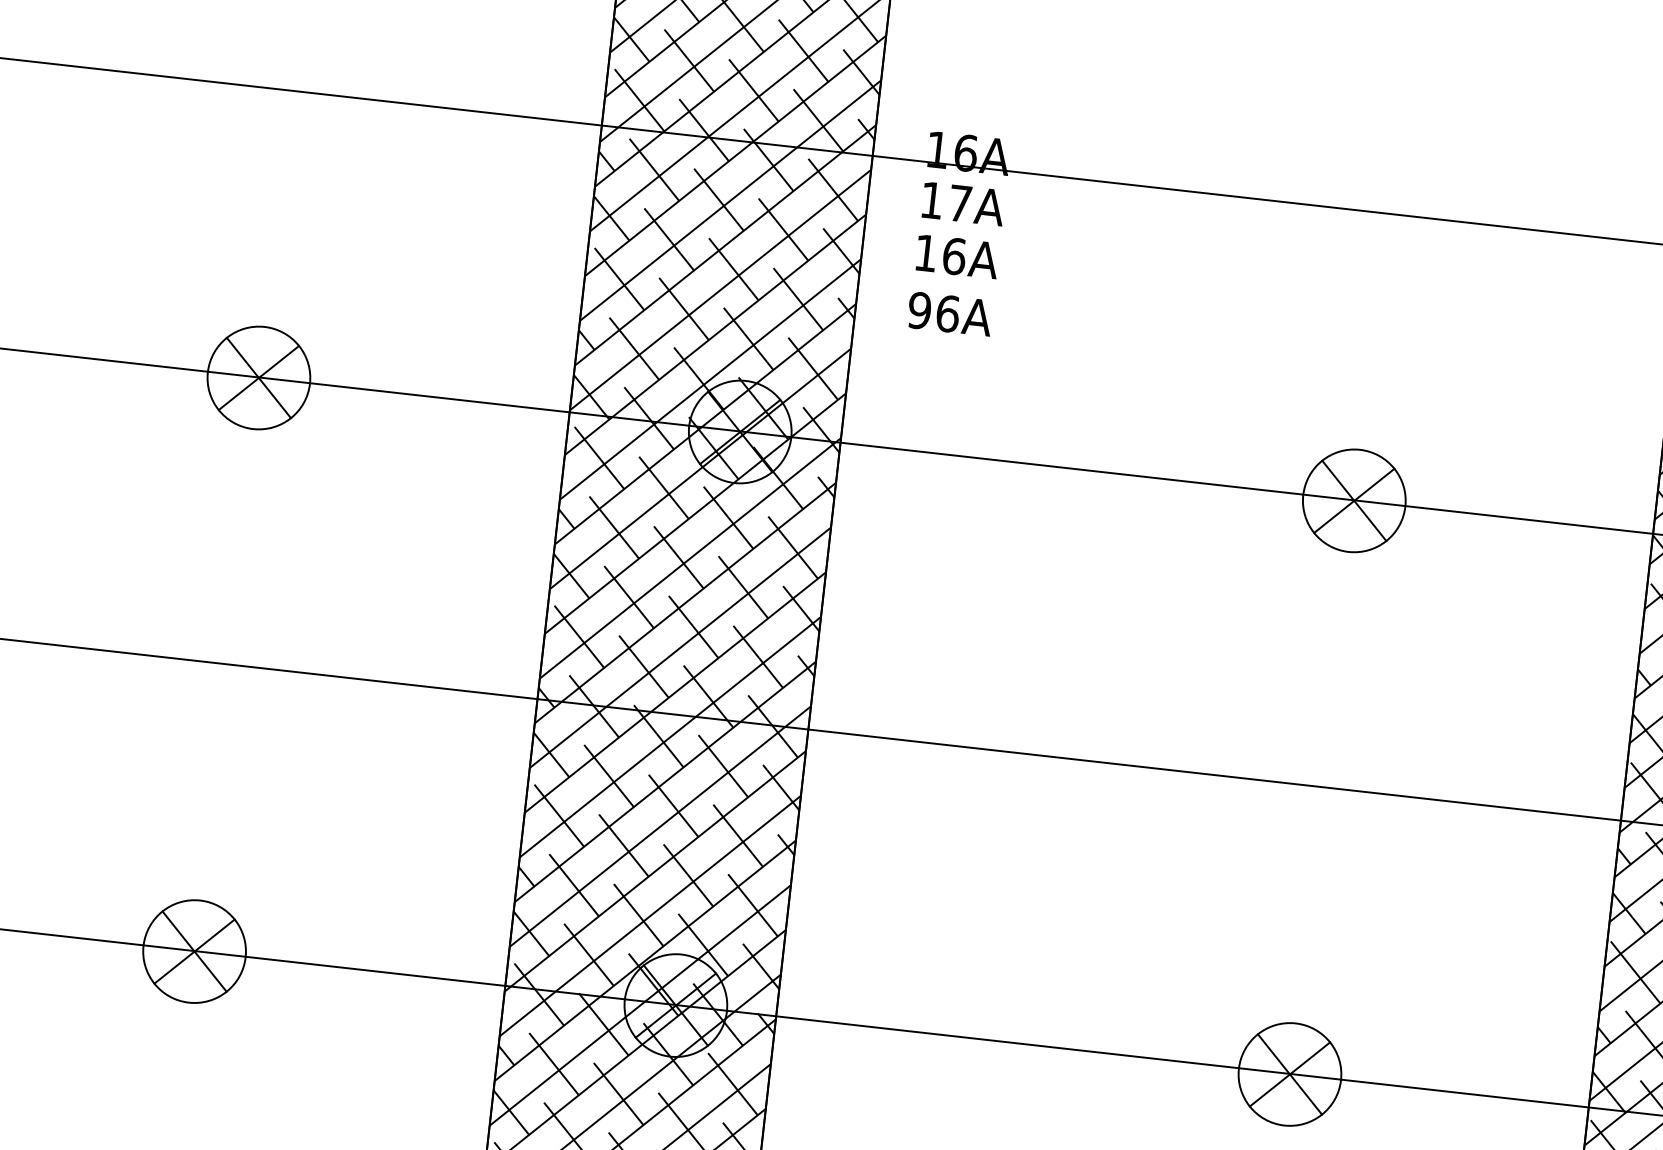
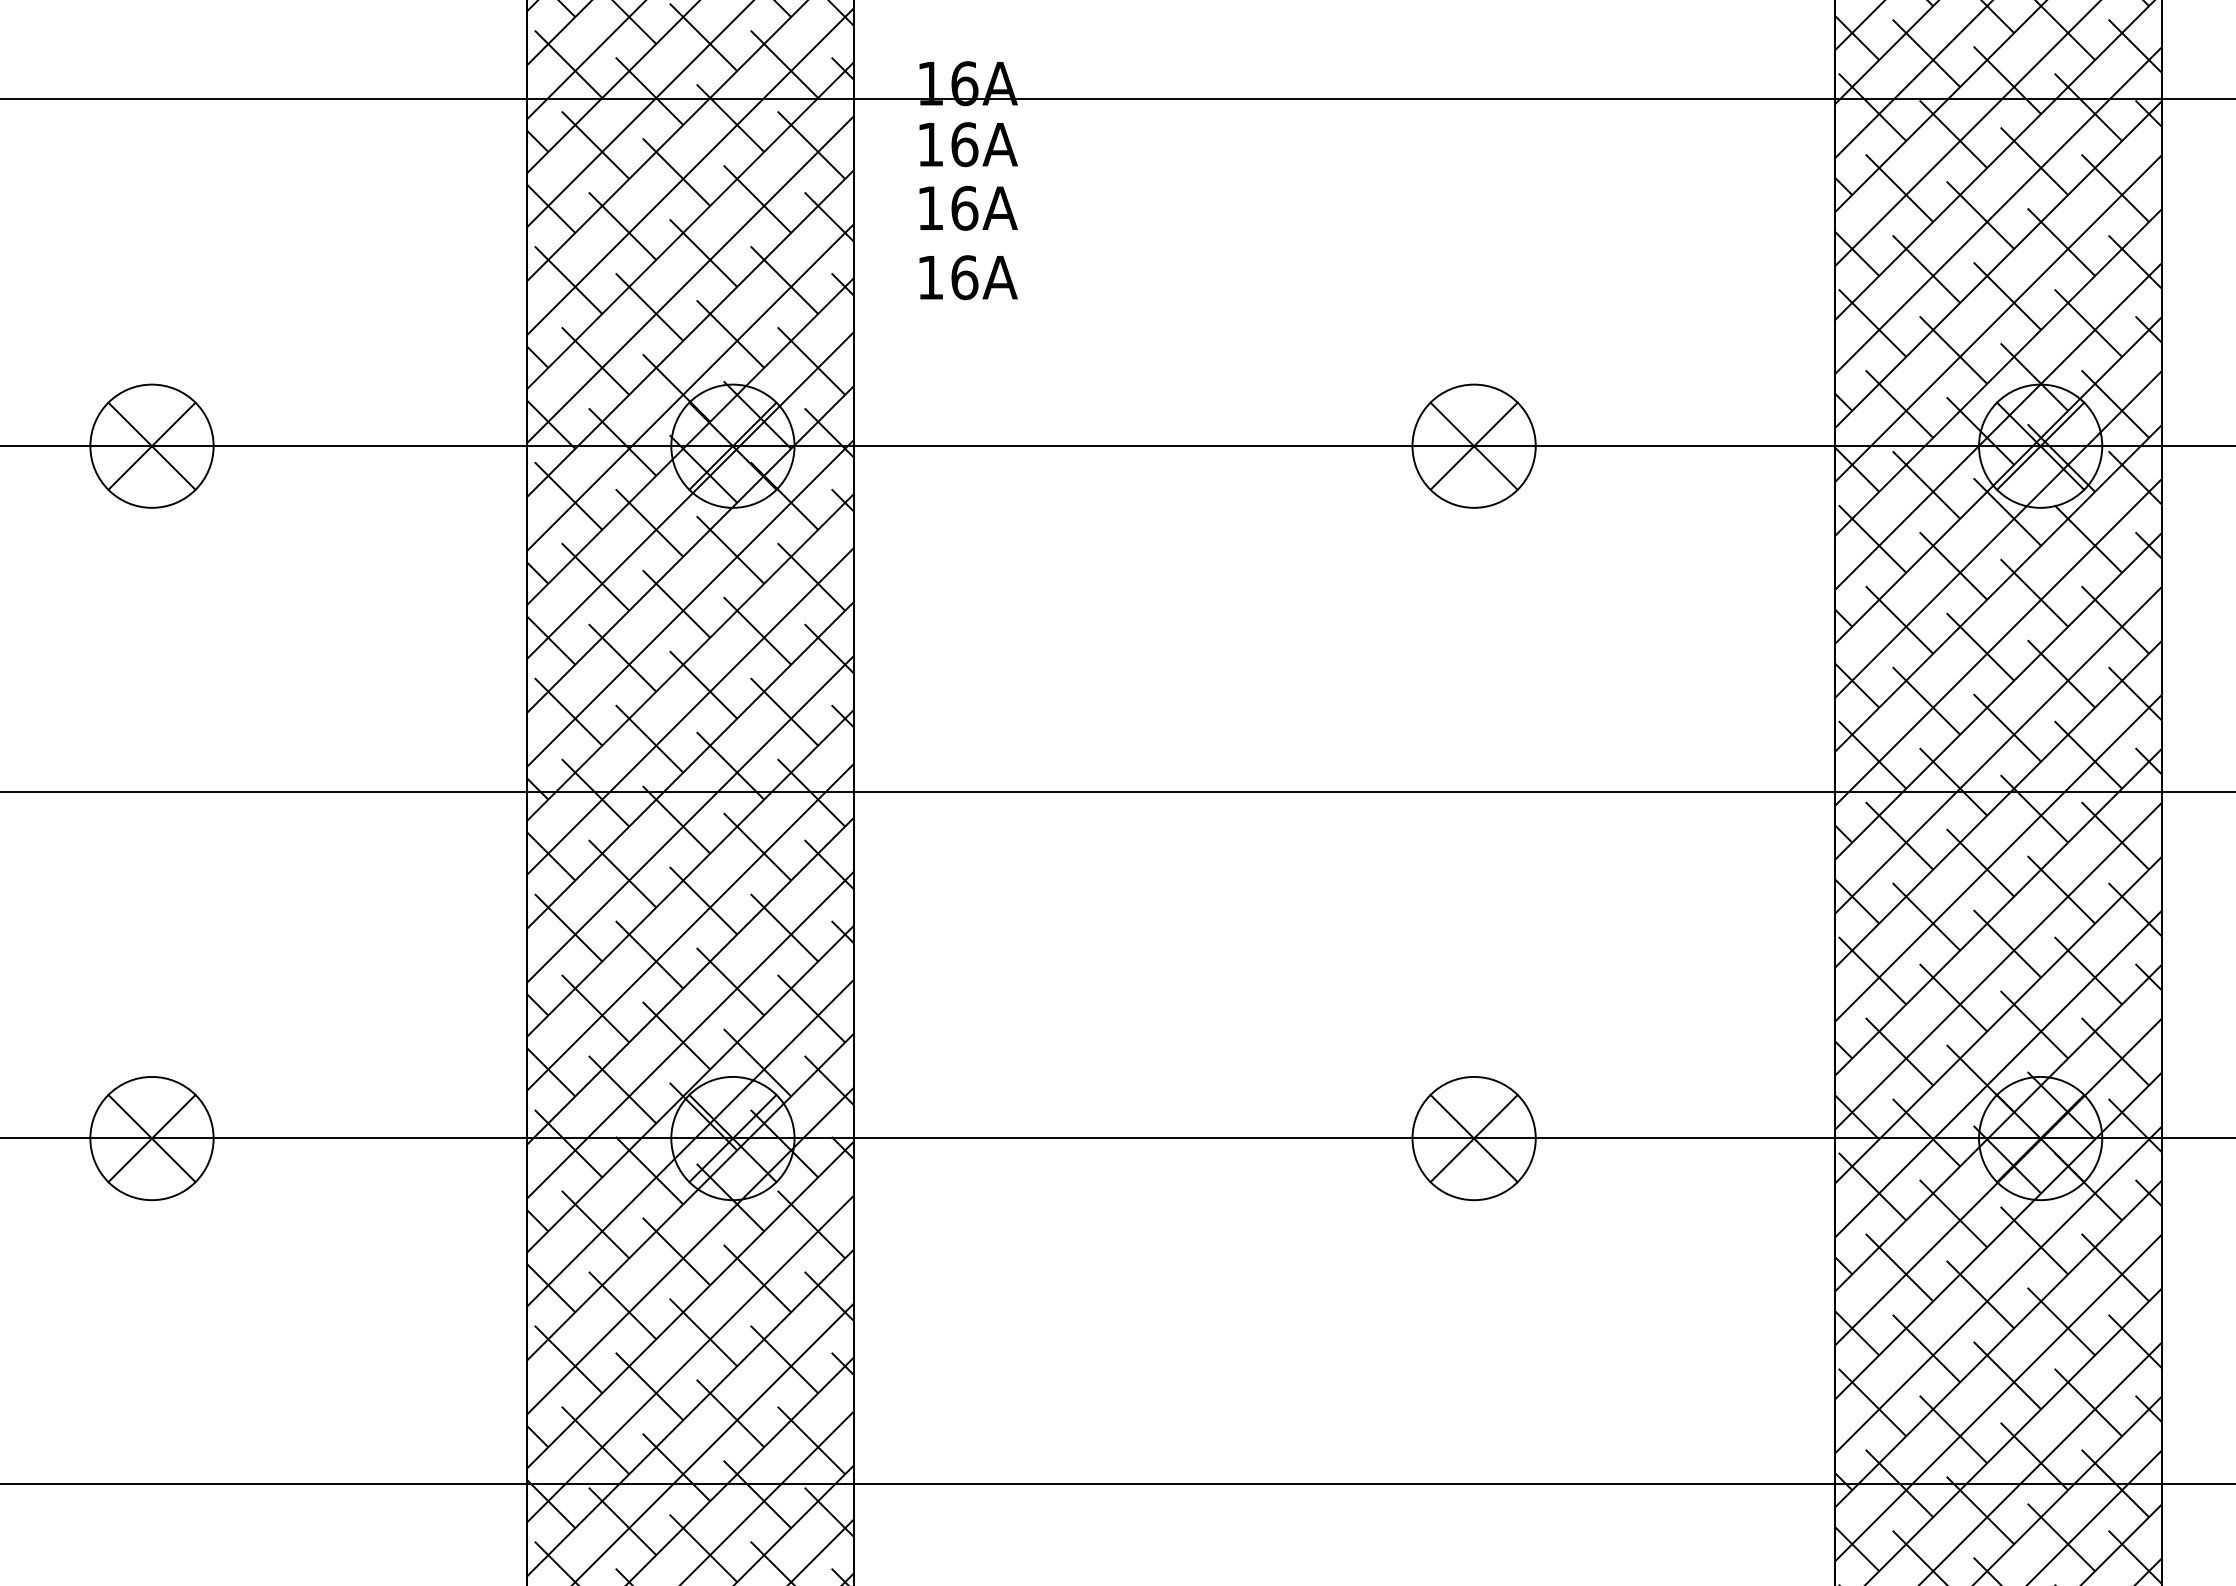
text: (960, 203) -> (964, 144), 17A -> 16A
text: (919, 310) -> (930, 277), 96A -> 16A

